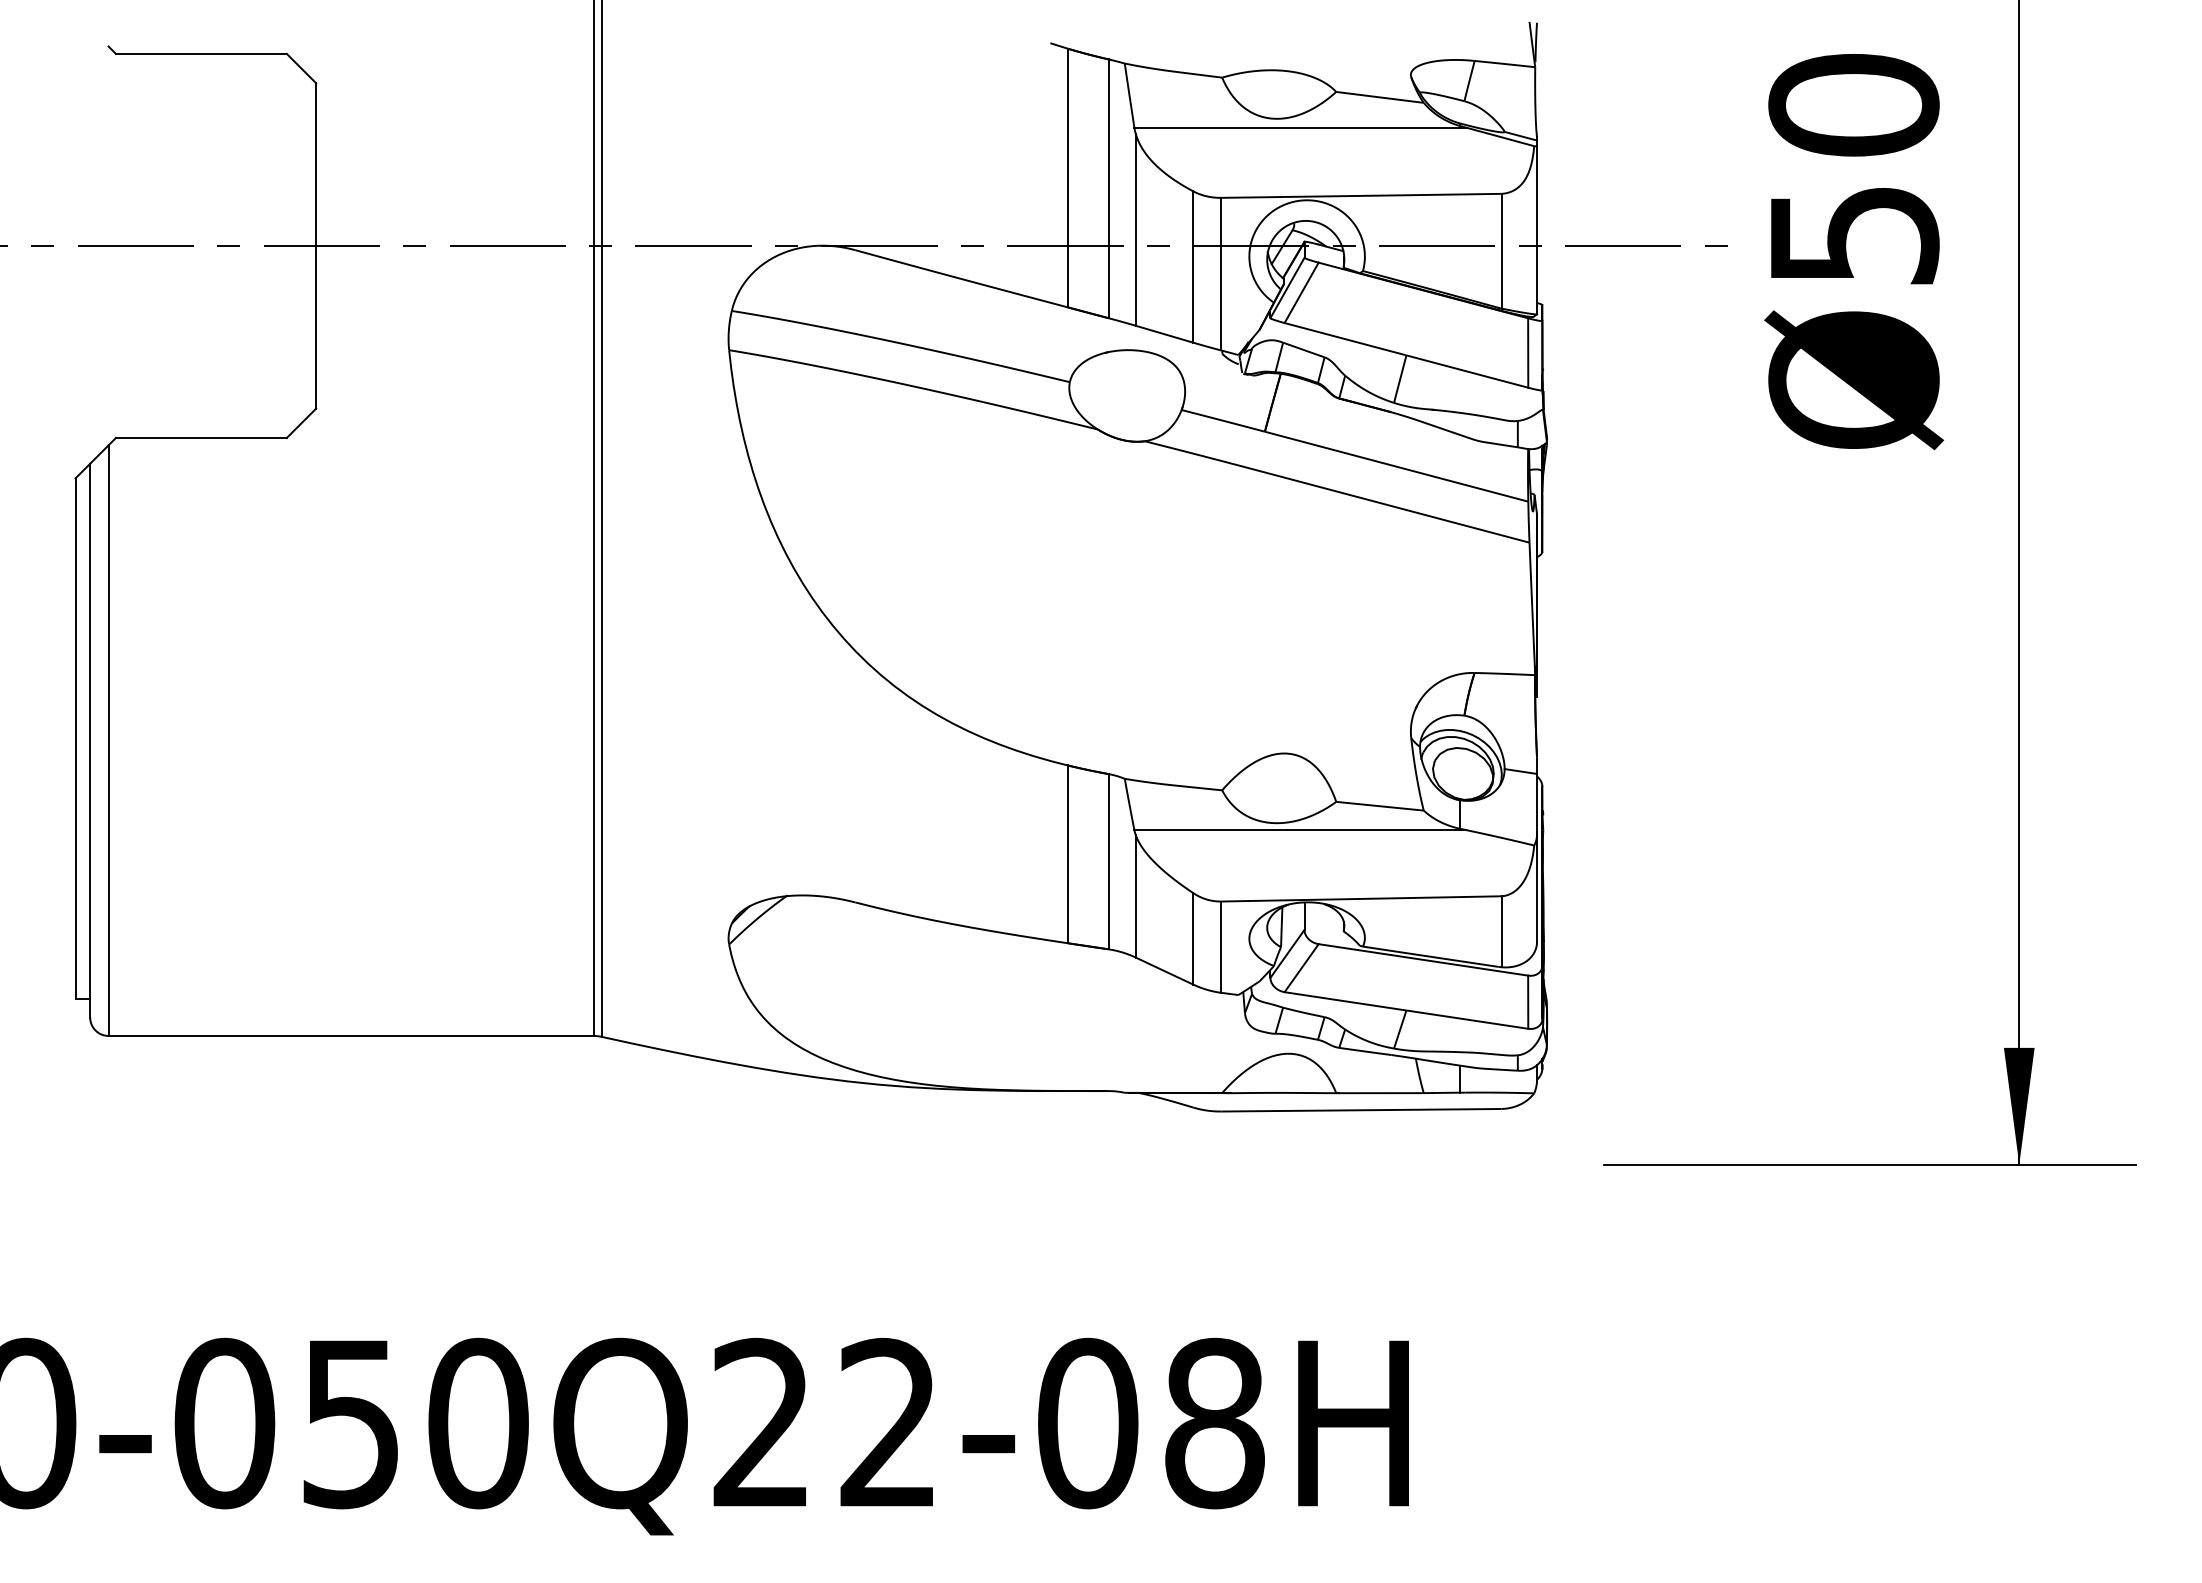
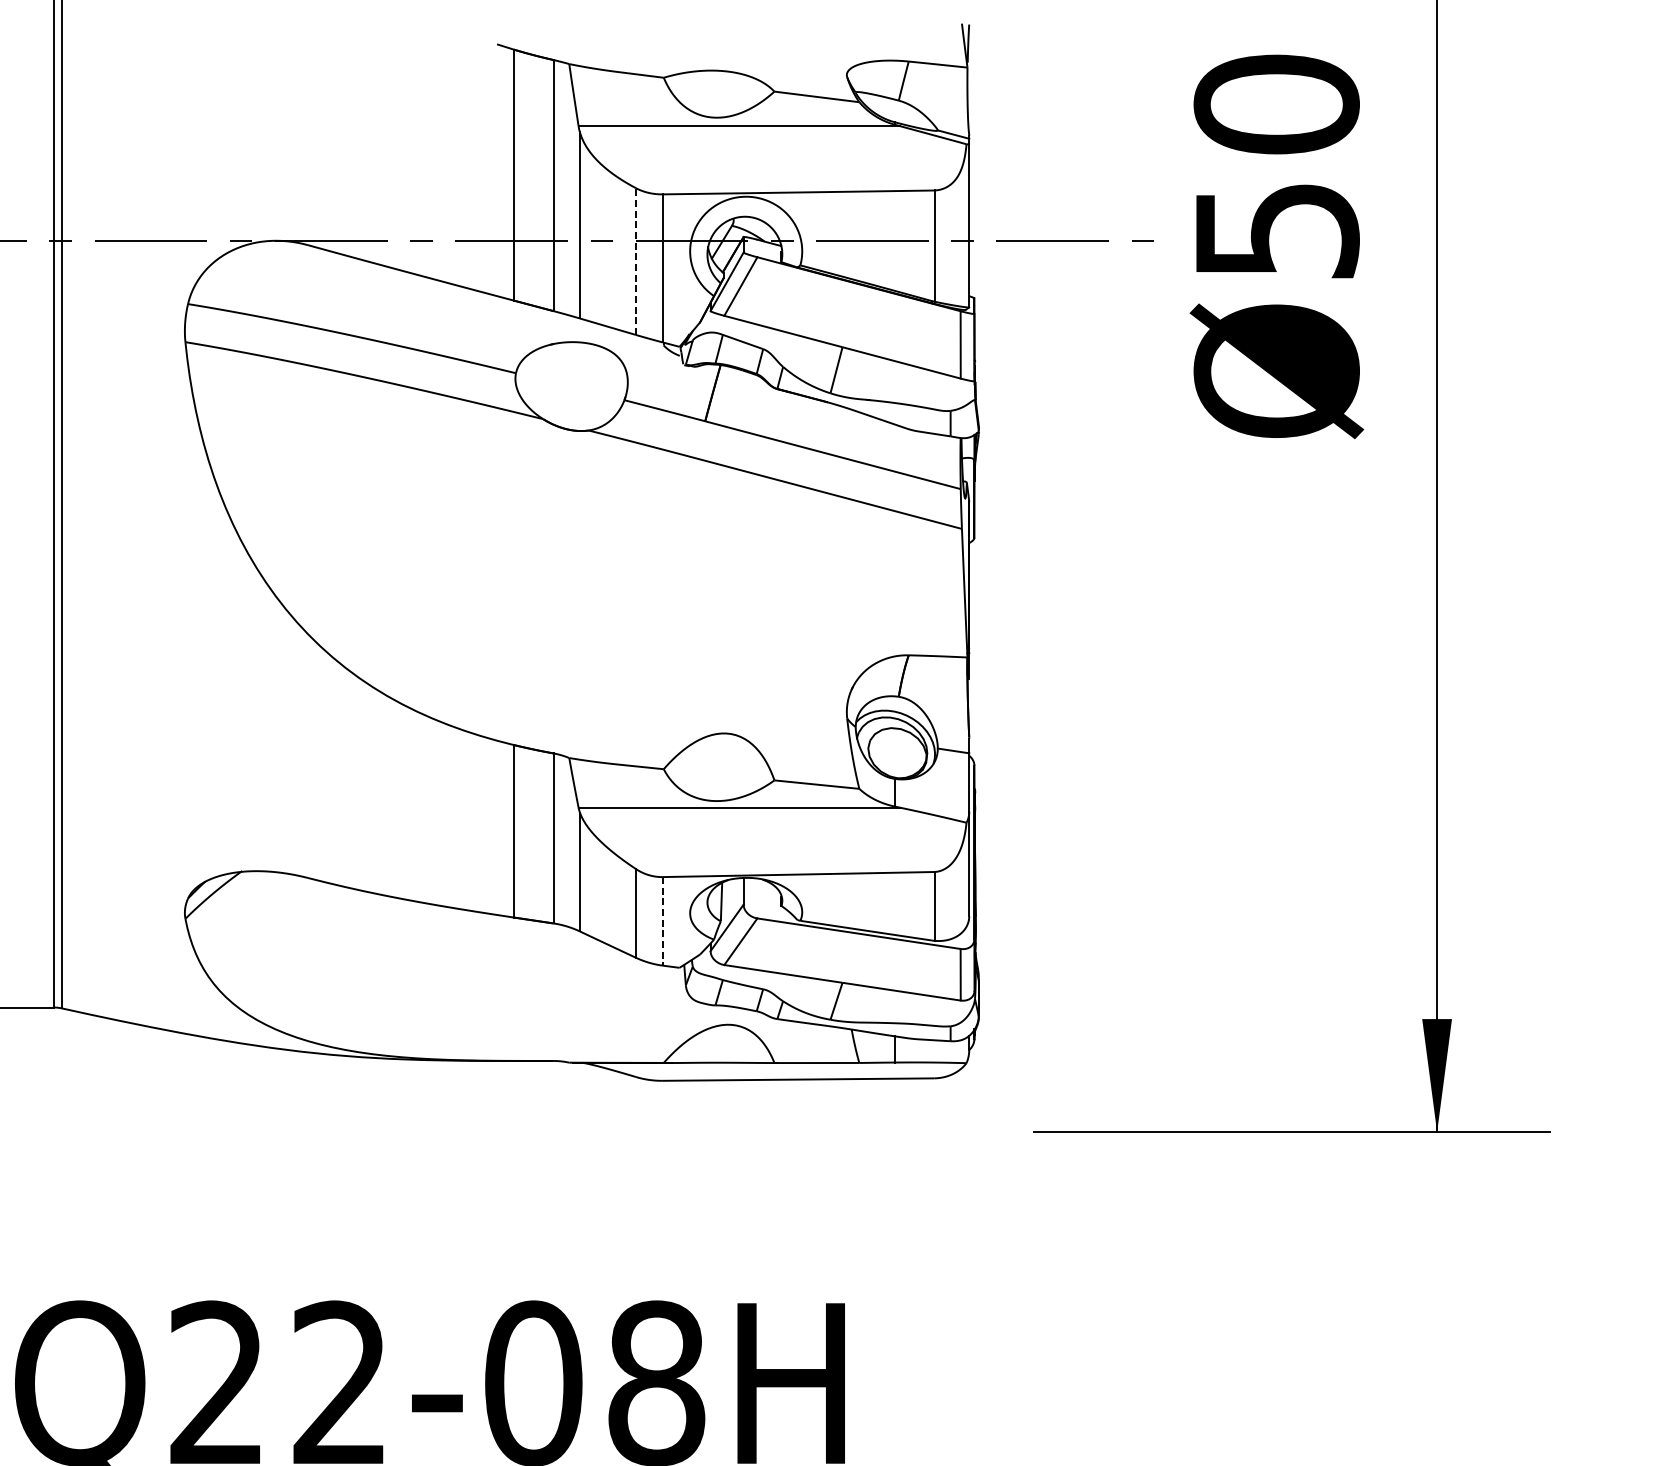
line: (1193, 267) -> (635, 261), solid -> dashed
line: (1221, 947) -> (663, 921), solid -> dashed

